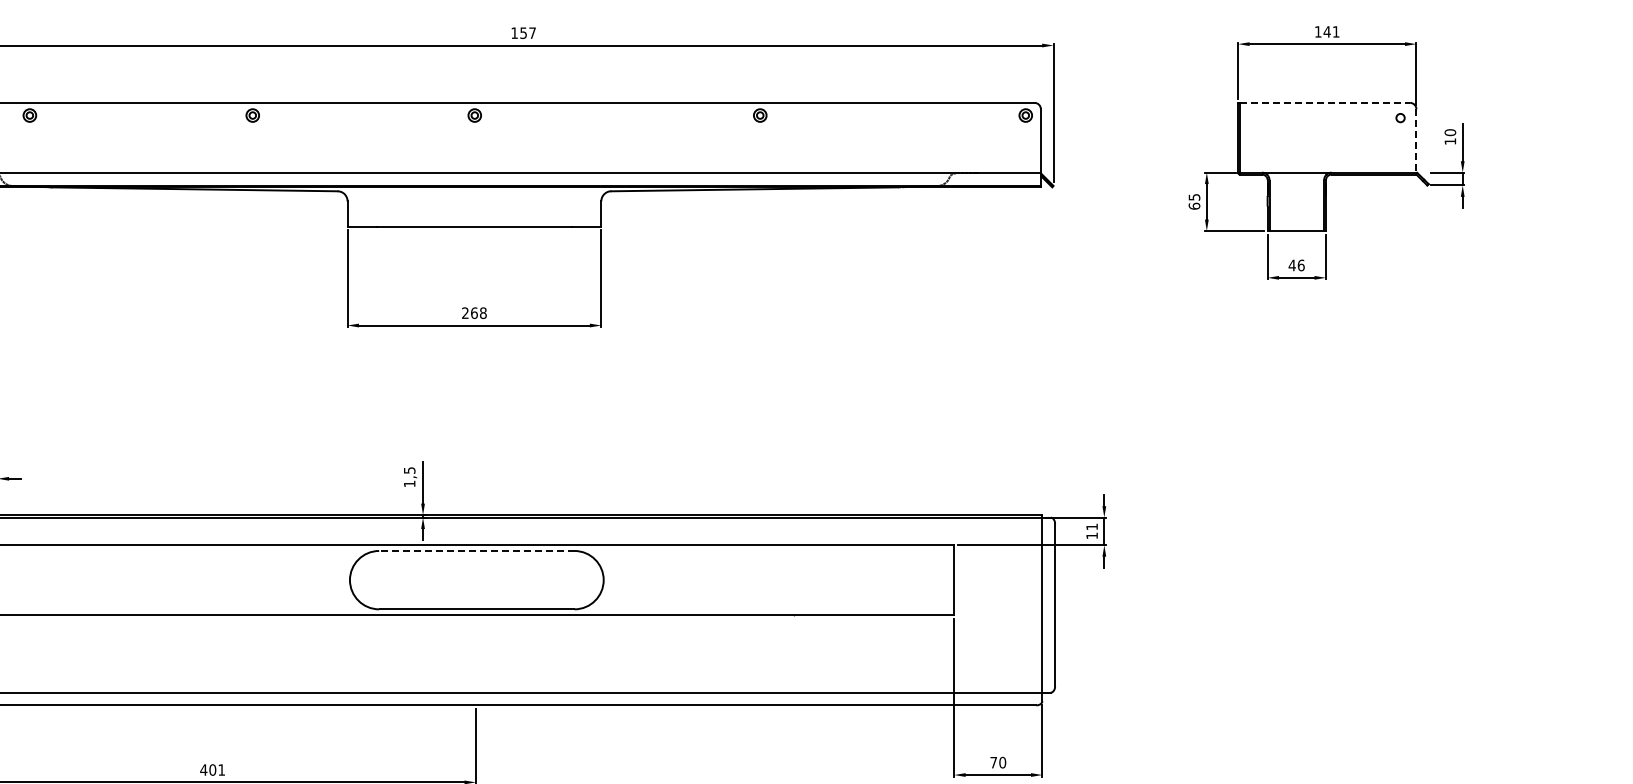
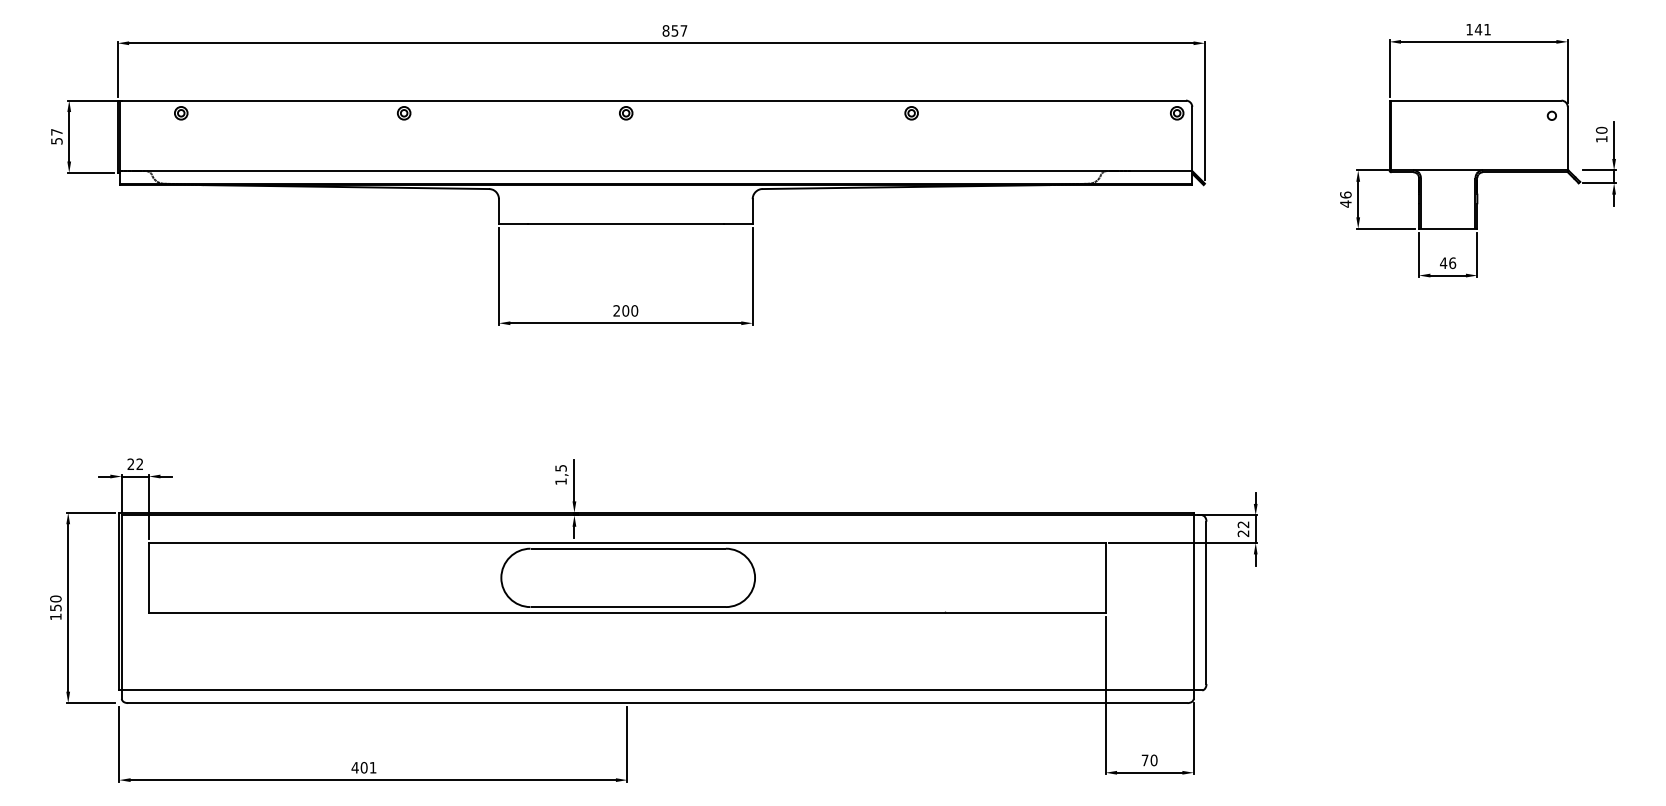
text: (514, 32) -> (665, 30), 157 -> 857
line: (1325, 102) -> (1476, 100), dashed -> solid
line: (1416, 140) -> (1567, 138), dashed -> solid
text: (1194, 201) -> (1345, 199), 65 -> 46
text: (479, 312) -> (630, 310), 268 -> 200
text: (1092, 531) -> (1243, 529), 11 -> 22
line: (477, 550) -> (628, 548), dashed -> solid

